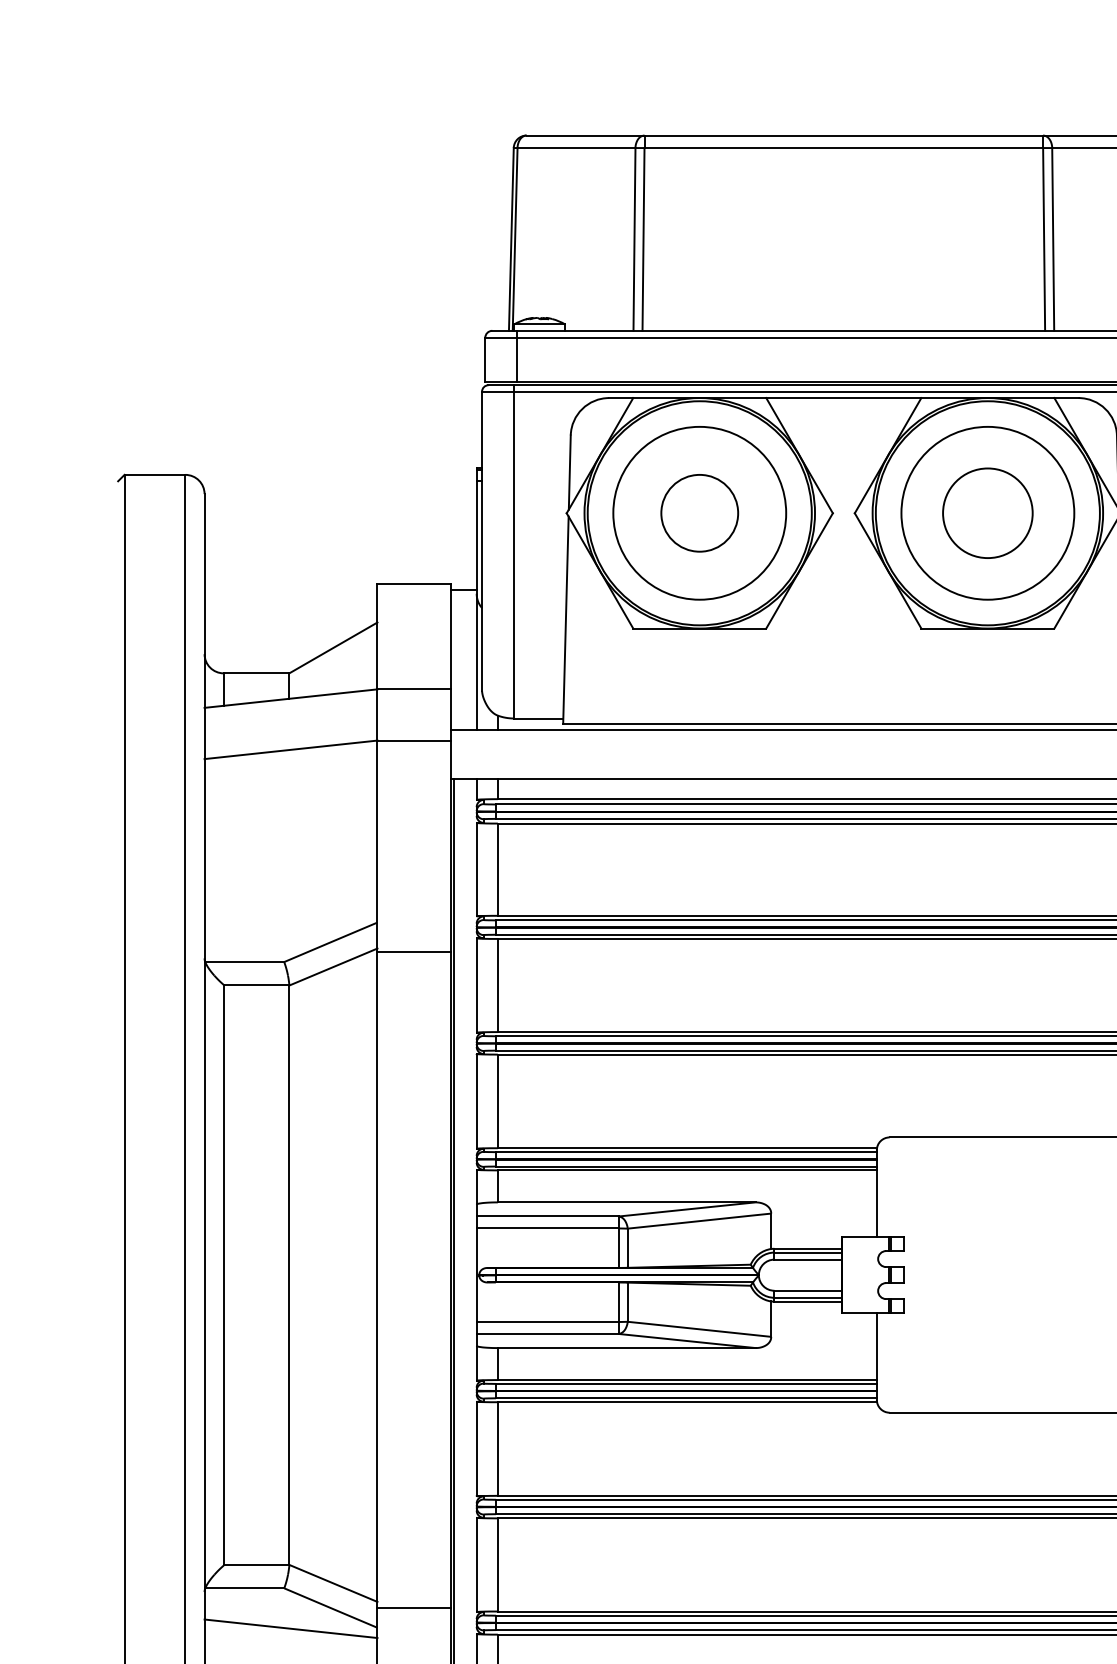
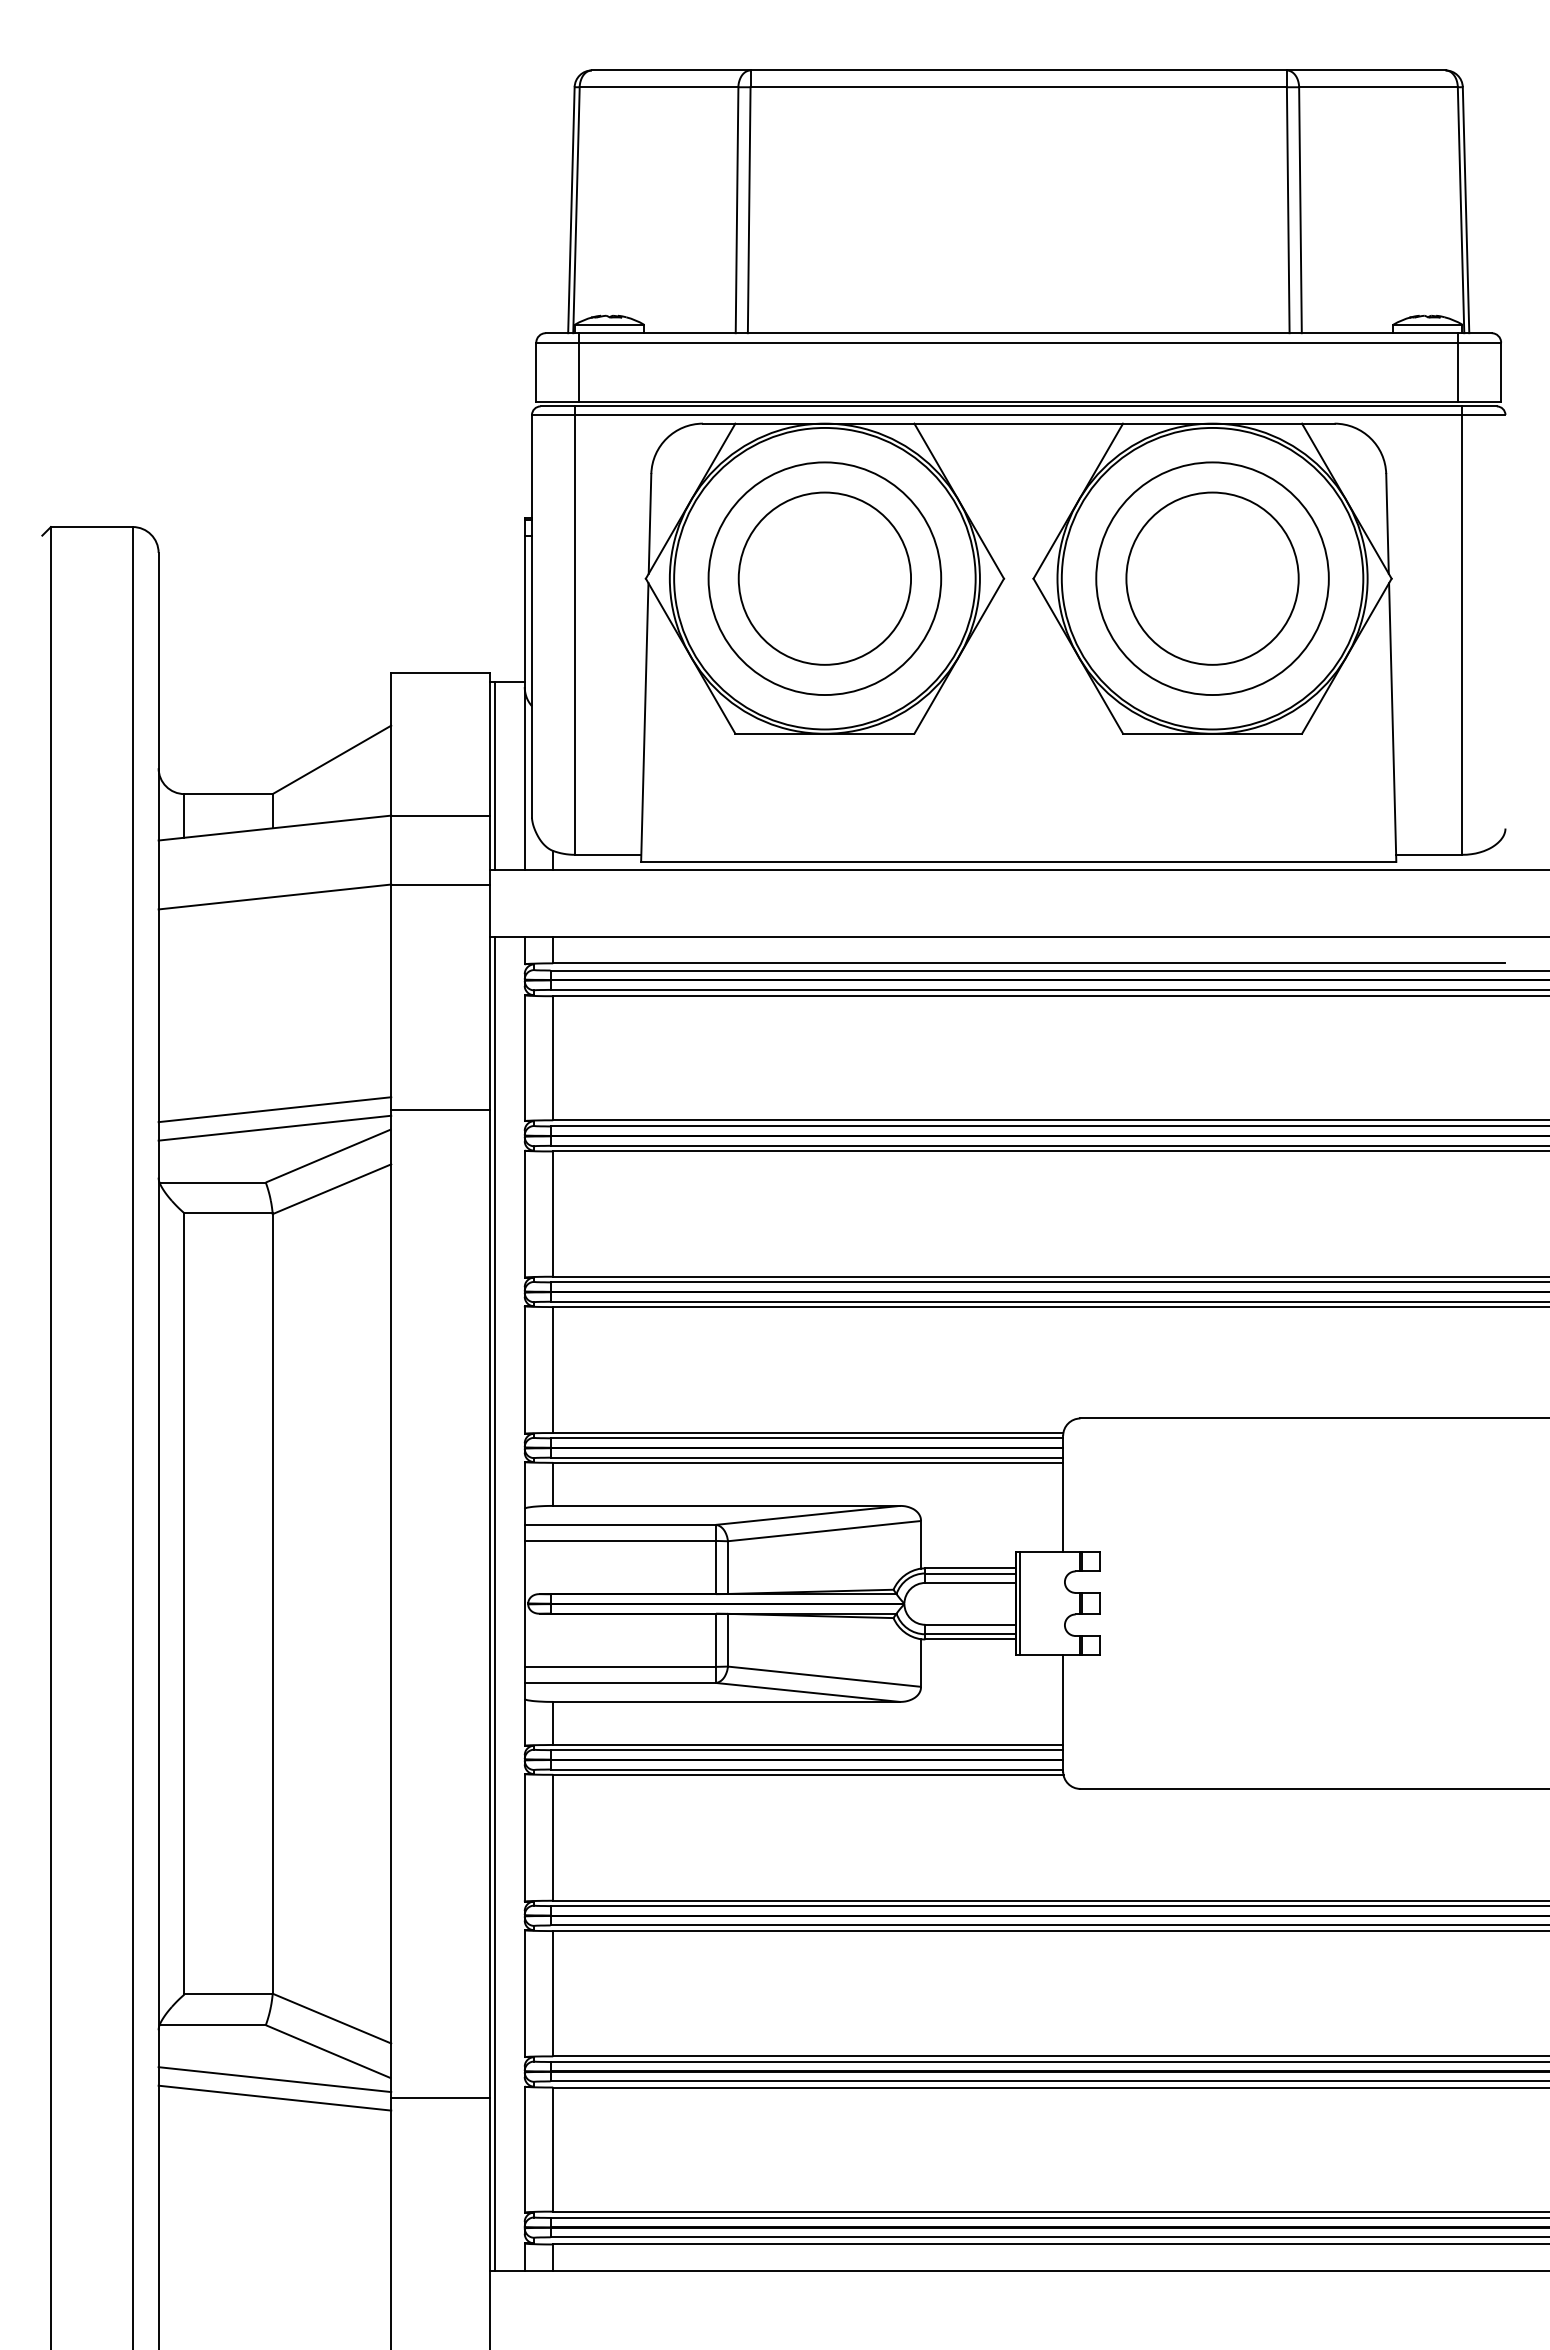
circle: (699, 513) -> (824, 578), size x1.67
circle: (987, 513) -> (1212, 578), size x1.43
line: (454, 659) -> (494, 775), added
line: (290, 907) -> (274, 1109), added
line: (290, 921) -> (274, 1127), added
line: (414, 952) -> (440, 1109), moved
line: (845, 1274) -> (1020, 1603), added
line: (414, 1607) -> (440, 2098), moved
line: (290, 1642) -> (274, 2097), added

